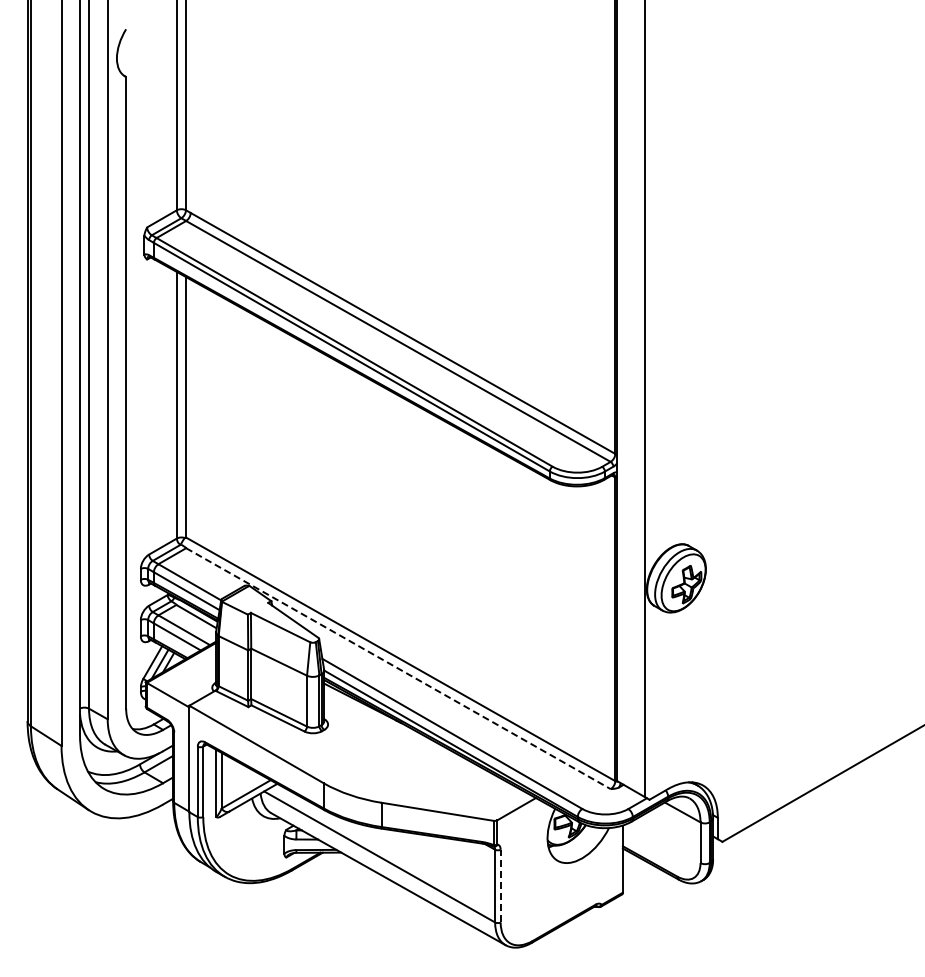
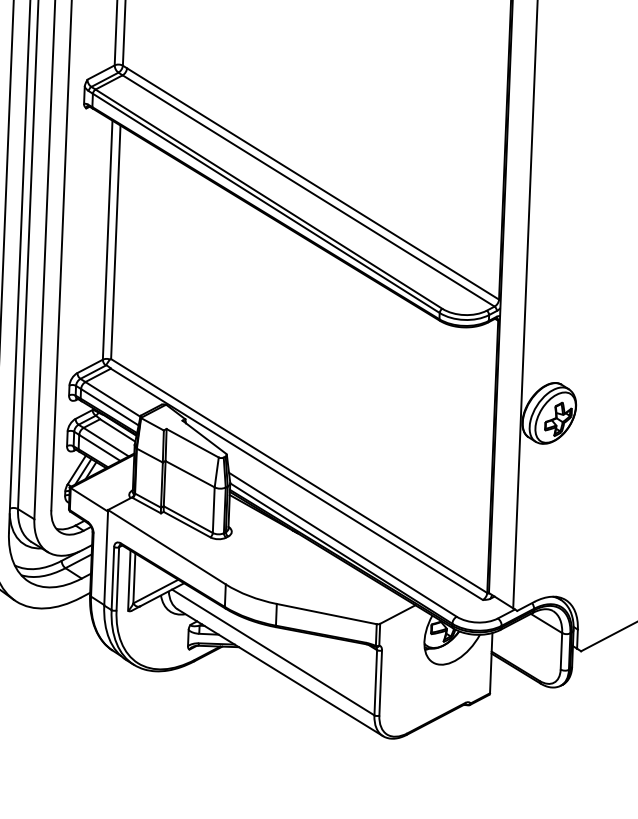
line: (398, 668) -> (296, 484), dashed -> solid
line: (500, 885) -> (380, 682), dashed -> solid

